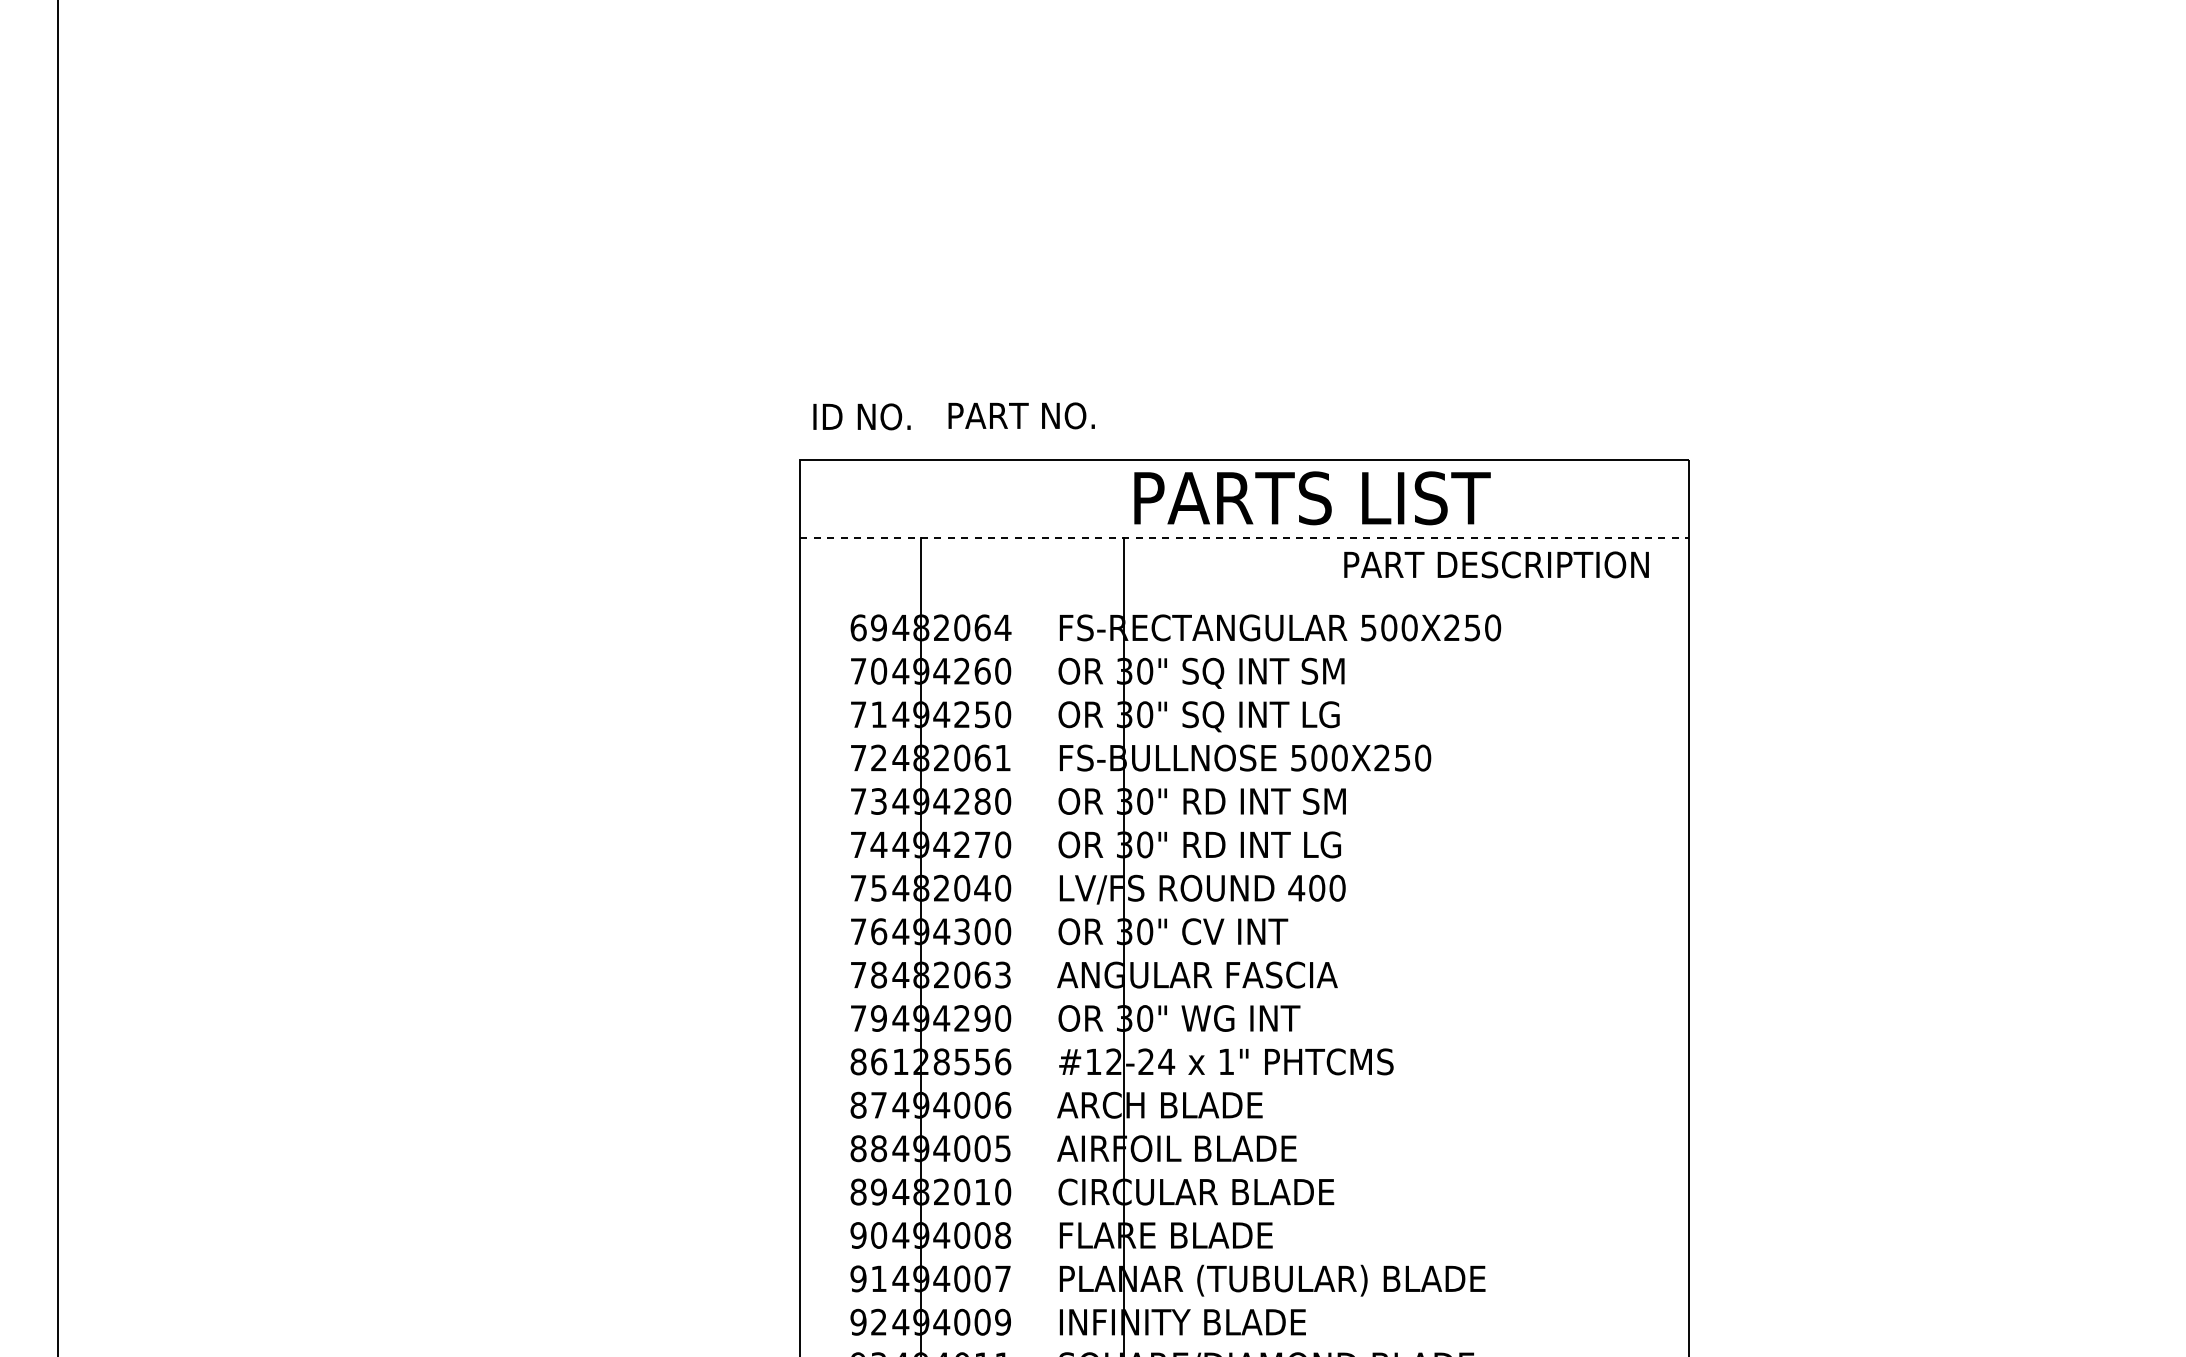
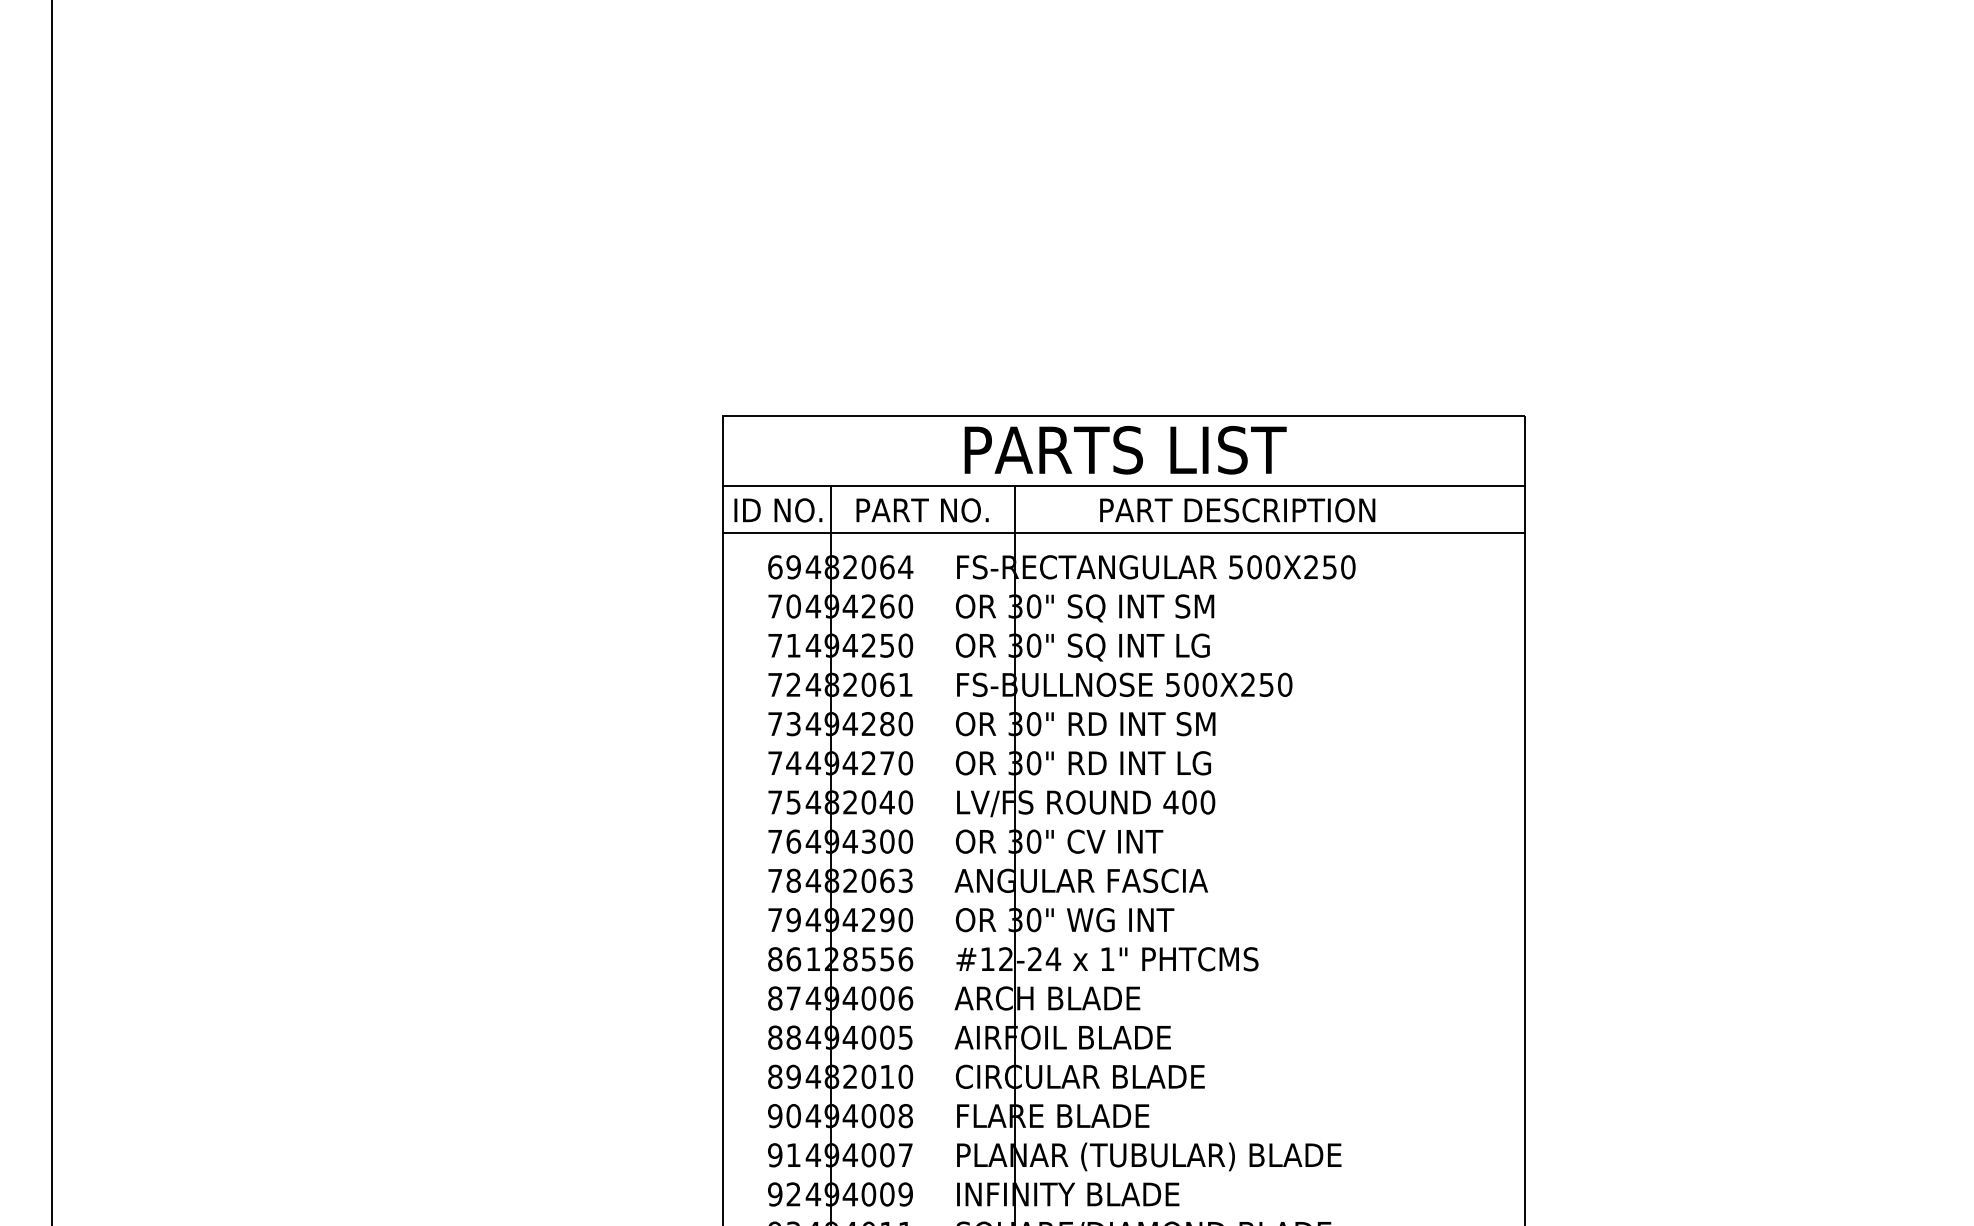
text: (1021, 415) -> (922, 510), moved
text: (861, 416) -> (777, 510), moved
text: (1312, 498) -> (1125, 450), moved
line: (1245, 538) -> (1124, 486), dashed -> solid
text: (1496, 564) -> (1237, 510), moved
line: (1244, 590) -> (1123, 533), added

